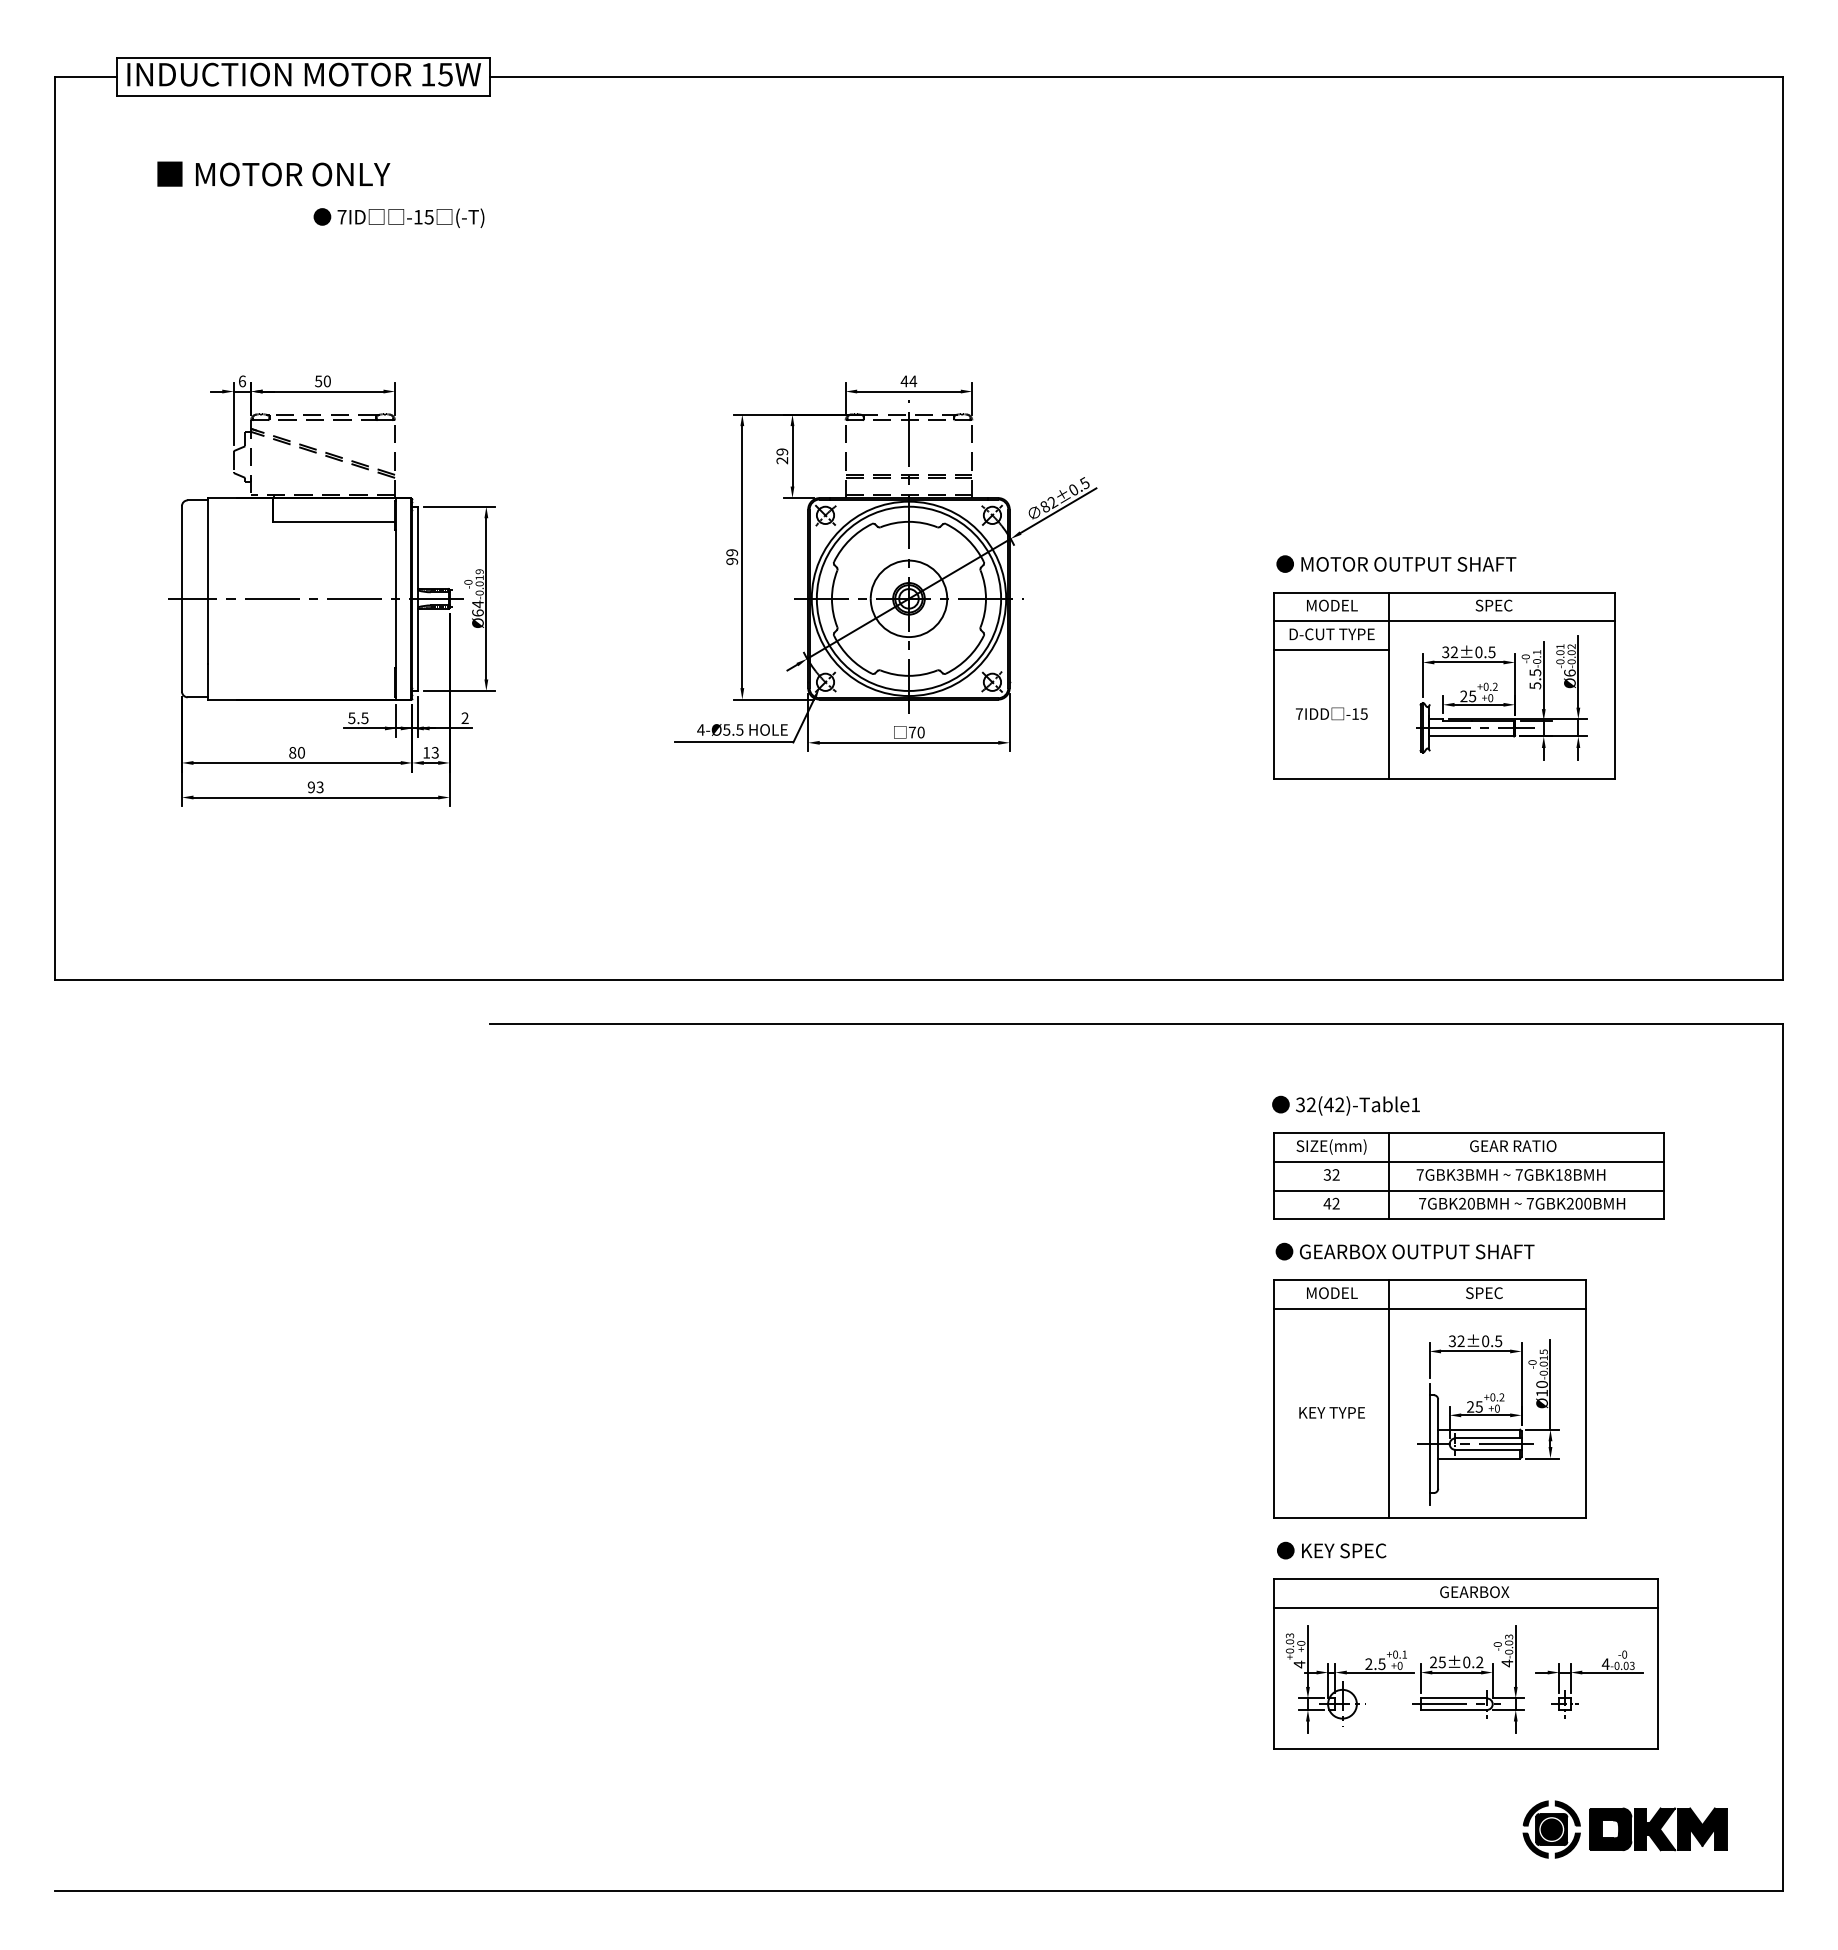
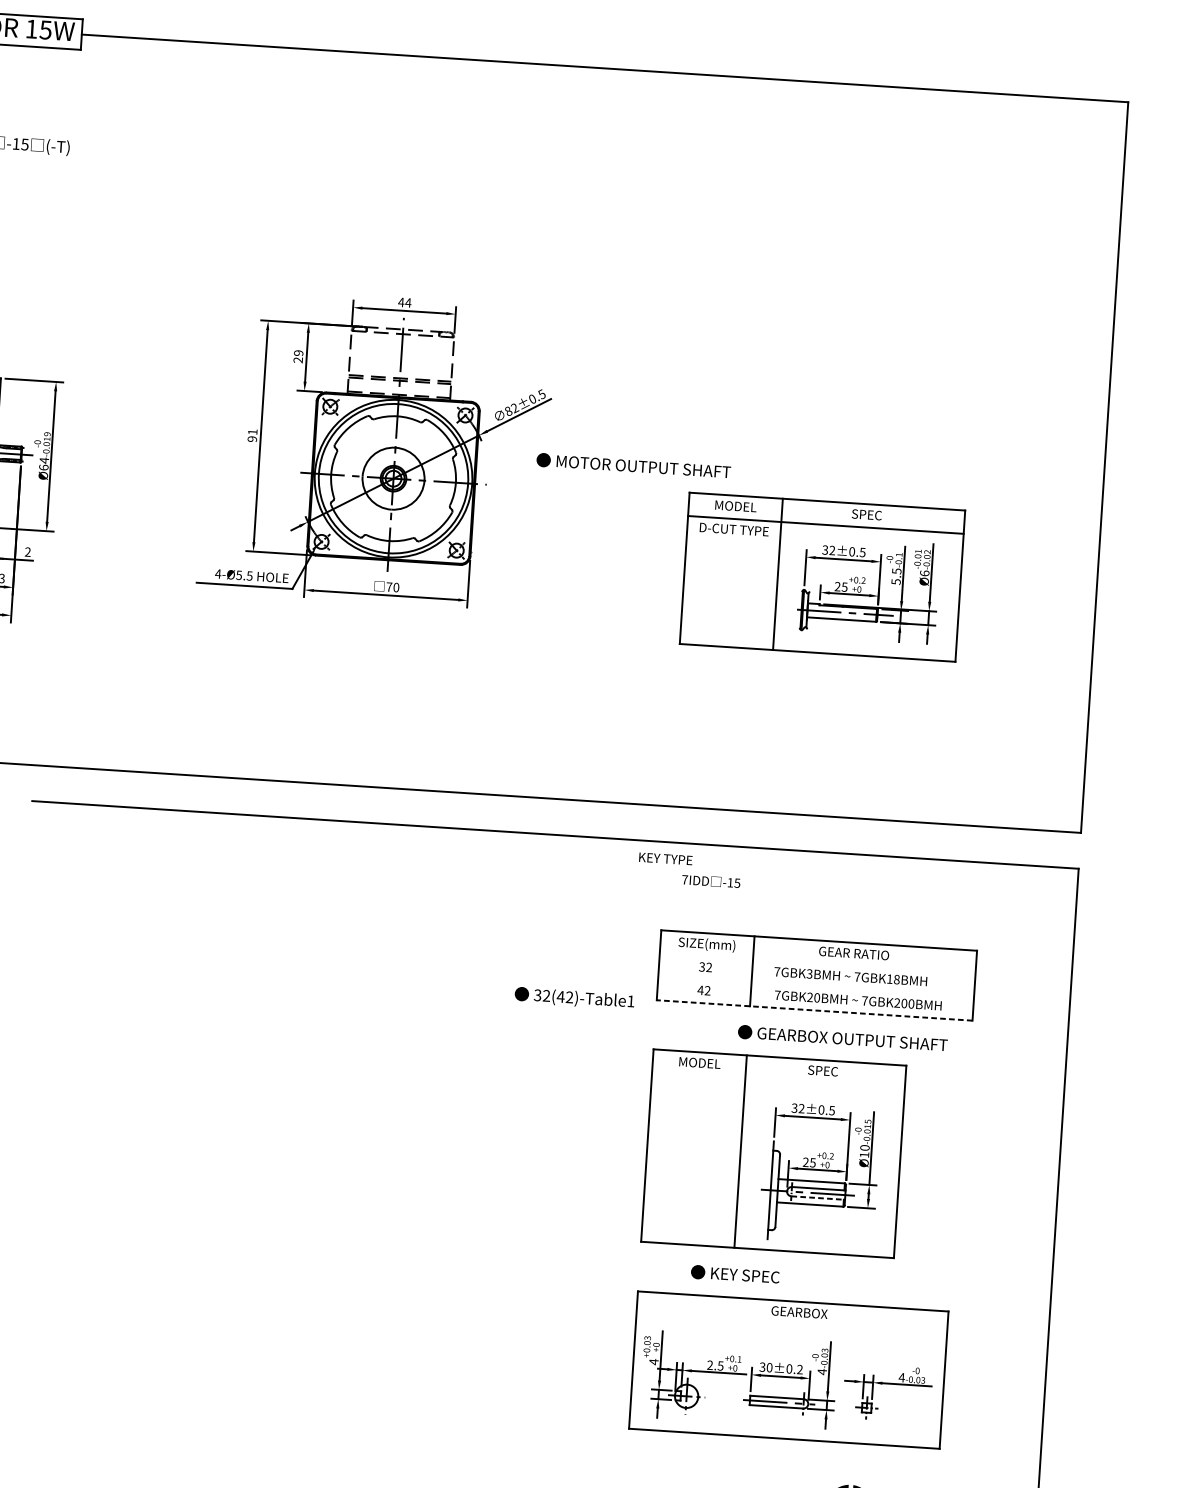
text: (732, 552) -> (253, 431), 99 -> 91
text: (1396, 563) -> (633, 465), moved
line: (1331, 650) -> (732, 542), removed
text: (1331, 713) -> (711, 881), moved
text: (1345, 1105) -> (574, 998), moved
line: (1469, 1161) -> (817, 963), removed
line: (1469, 1190) -> (816, 987), removed
line: (1469, 1219) -> (814, 1010), solid -> dashed
text: (1404, 1251) -> (842, 1038), moved
line: (1430, 1308) -> (778, 1080), removed
text: (1331, 1412) -> (665, 858), moved
line: (1489, 1449) -> (819, 1197), solid -> dashed
text: (1331, 1550) -> (735, 1274), moved
line: (1465, 1607) -> (791, 1324), removed
text: (1437, 1662) -> (765, 1367), 25 -> 30

